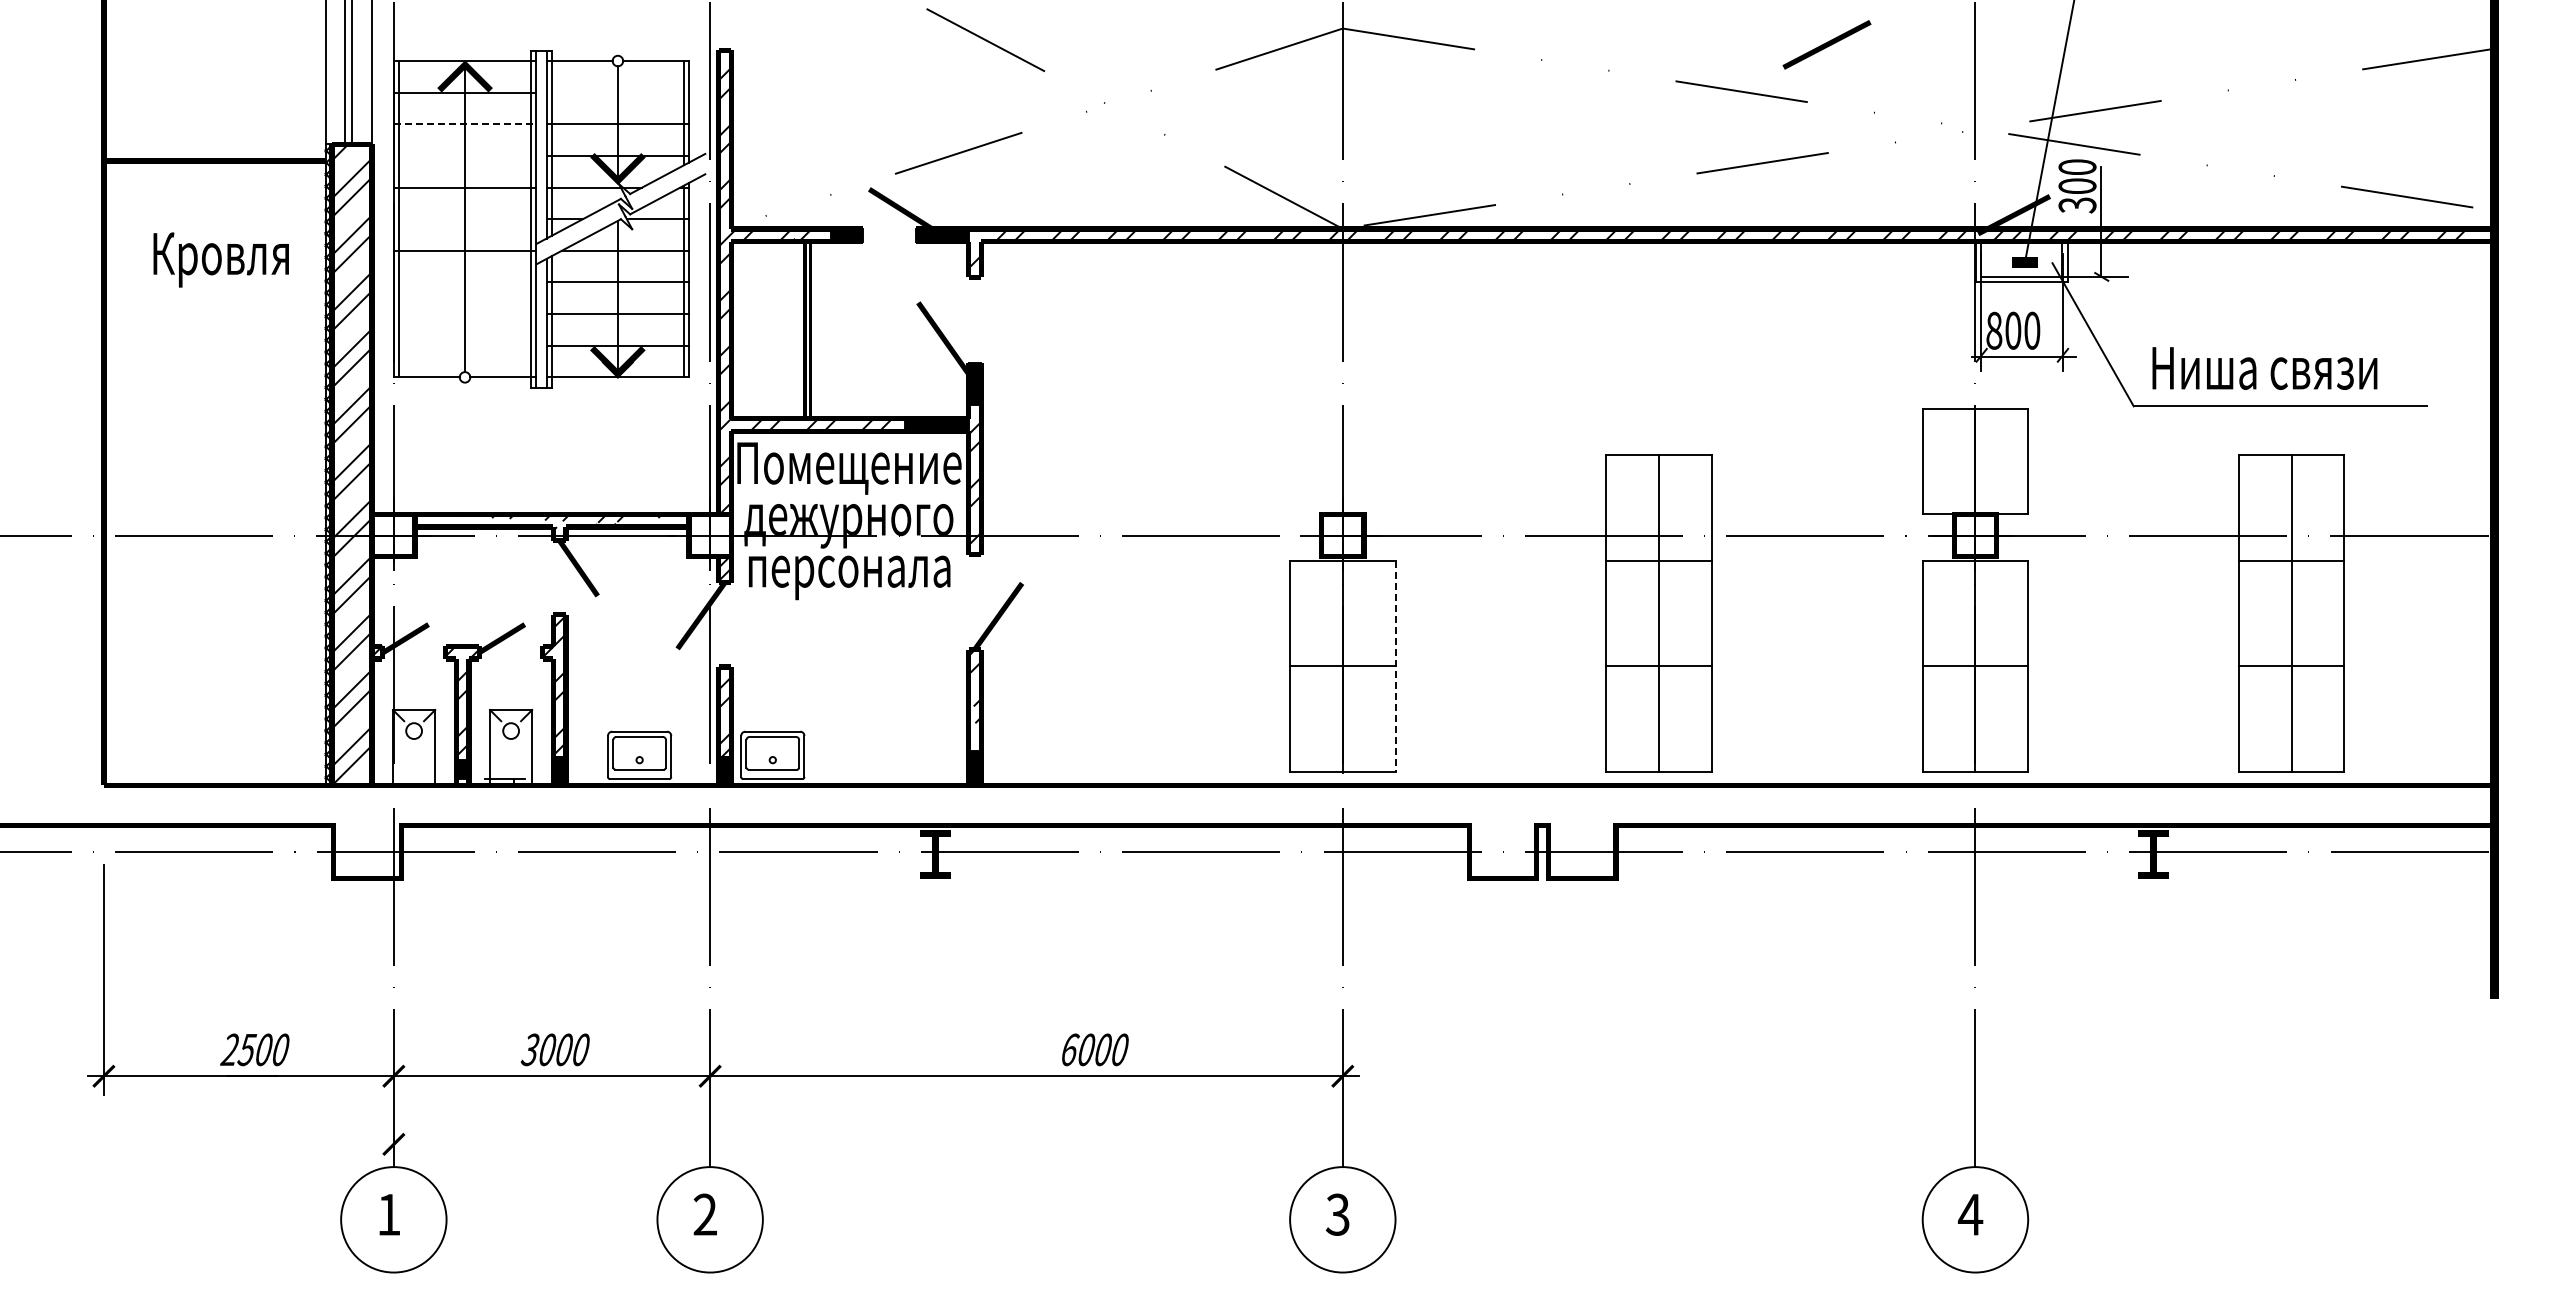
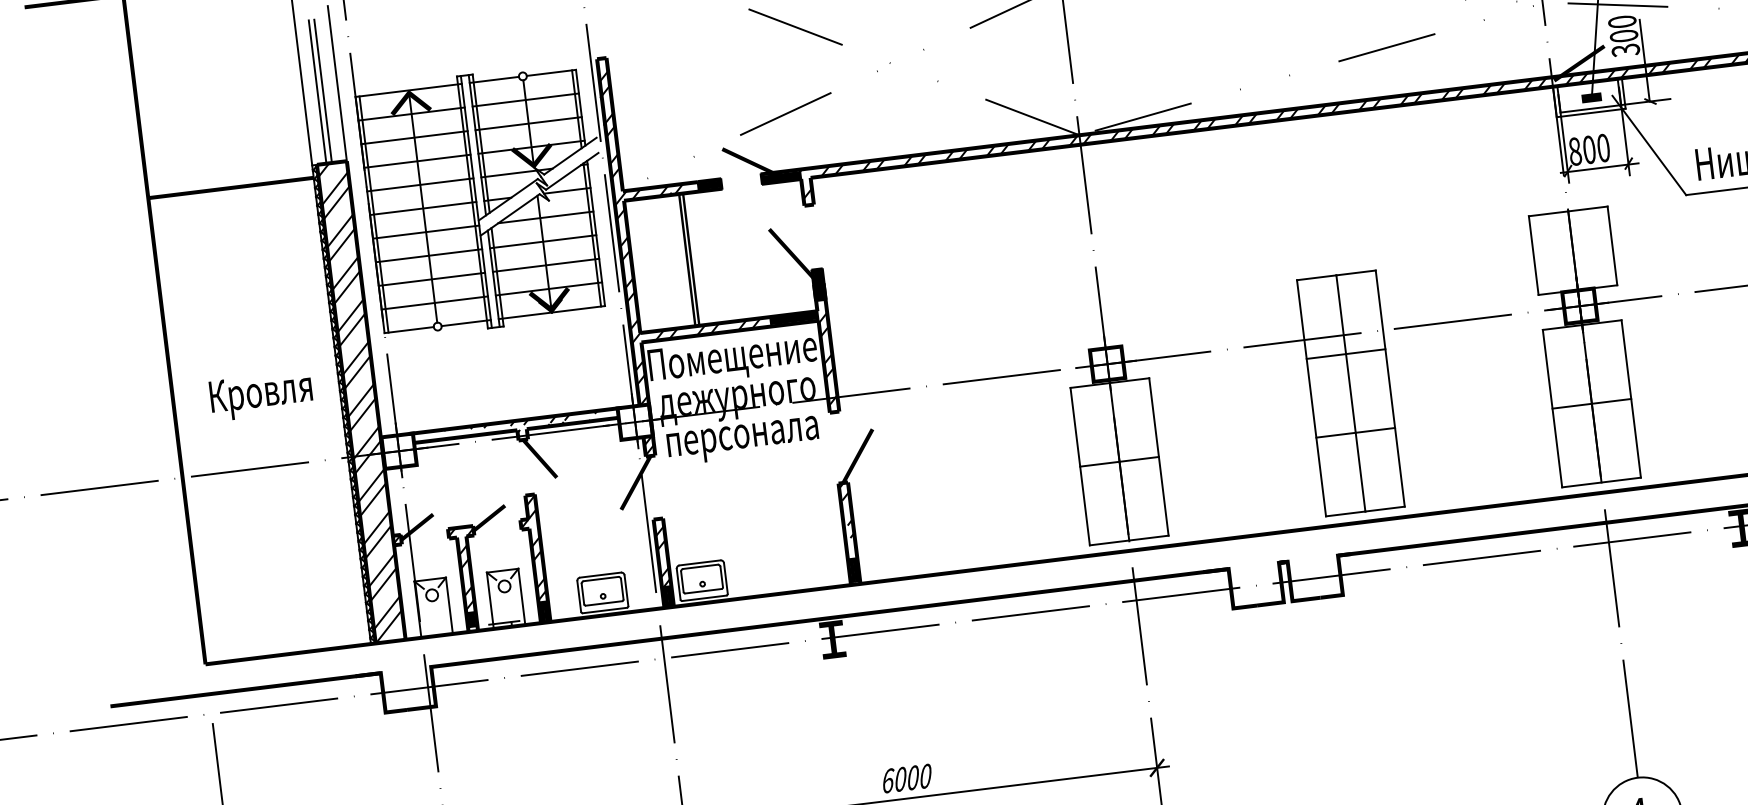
line: (617, 92) -> (525, 99), added
line: (465, 124) -> (414, 137), dashed -> solid
line: (464, 155) -> (417, 160), added
line: (464, 219) -> (422, 208), added
text: (220, 259) -> (260, 395), moved
line: (464, 282) -> (428, 255), added
line: (464, 314) -> (431, 279), added
line: (464, 345) -> (434, 302), added
line: (1395, 666) -> (1158, 457), dashed -> solid
text: (1095, 1049) -> (907, 778), moved

